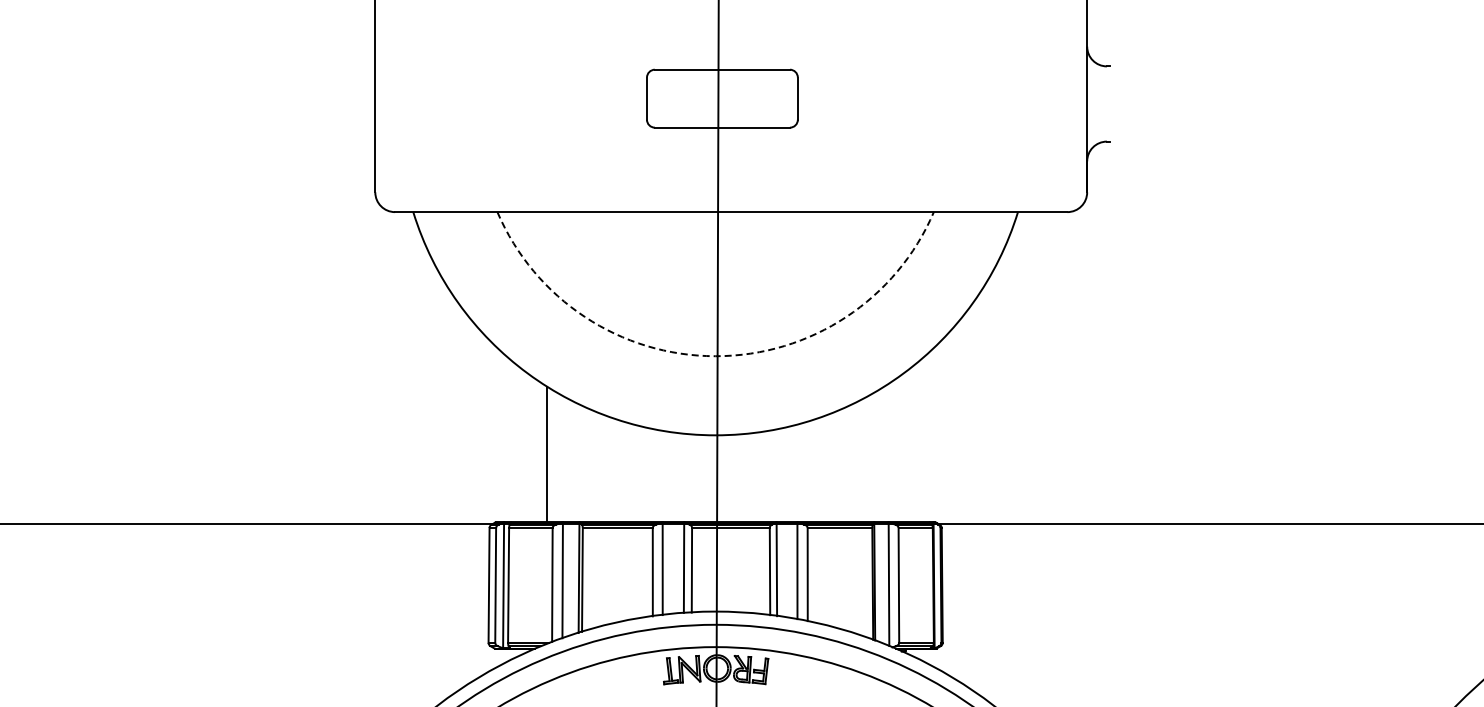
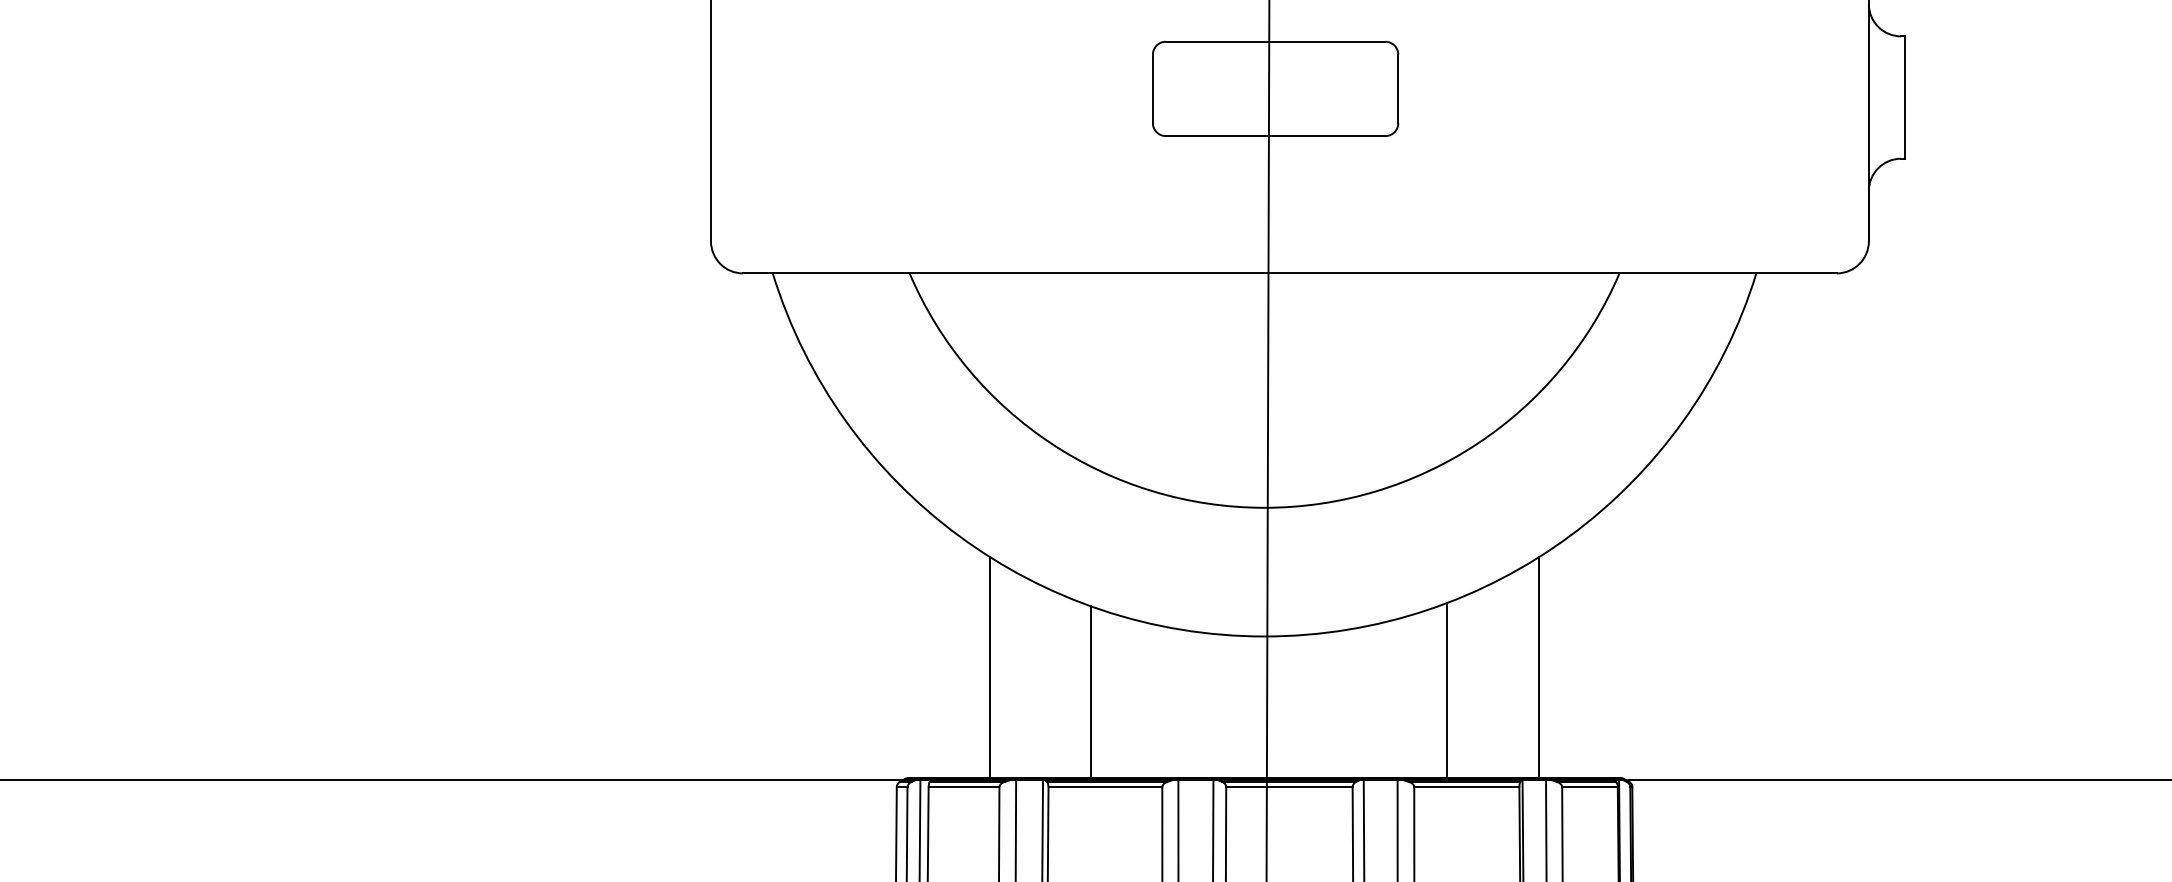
line: (1109, 103) -> (1905, 96), added
arc: (715, 356) -> (1264, 508), dashed -> solid
line: (884, 454) -> (1539, 667), added
line: (828, 468) -> (1448, 690), added
line: (608, 469) -> (1090, 692), added

